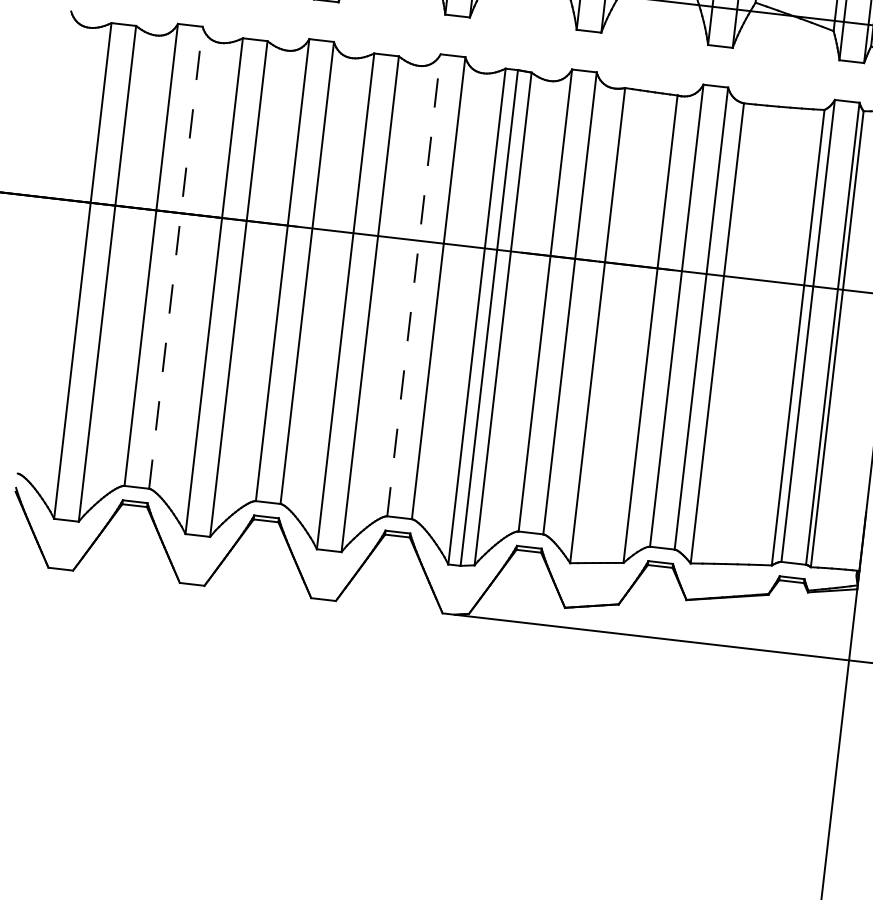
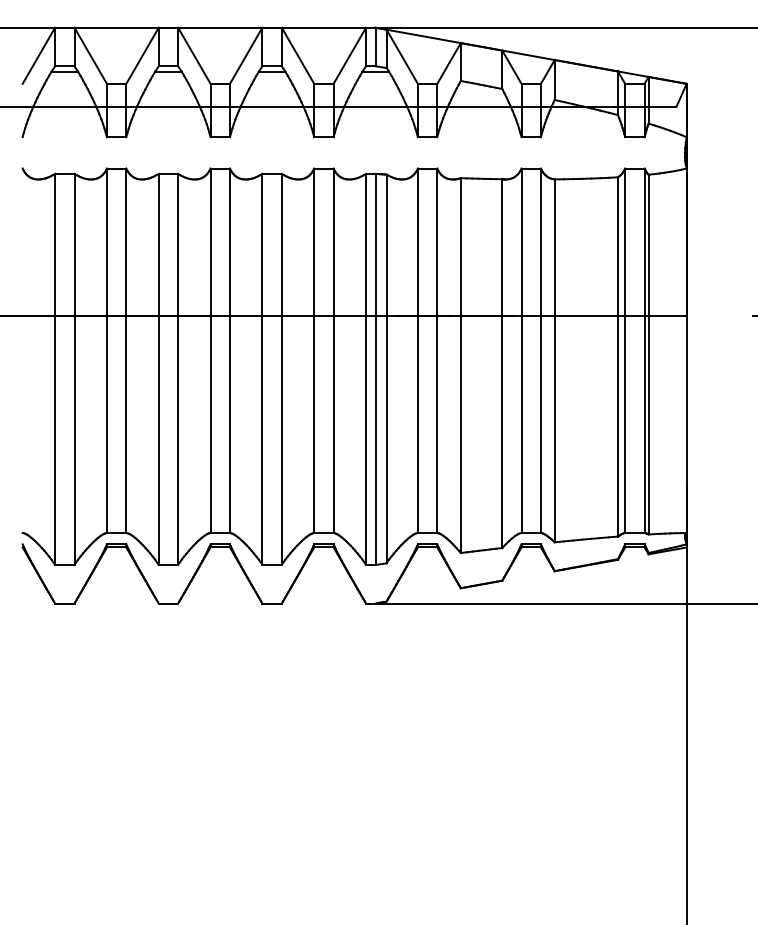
line: (176, 257) -> (126, 350), dashed -> solid
line: (414, 285) -> (314, 350), dashed -> solid

